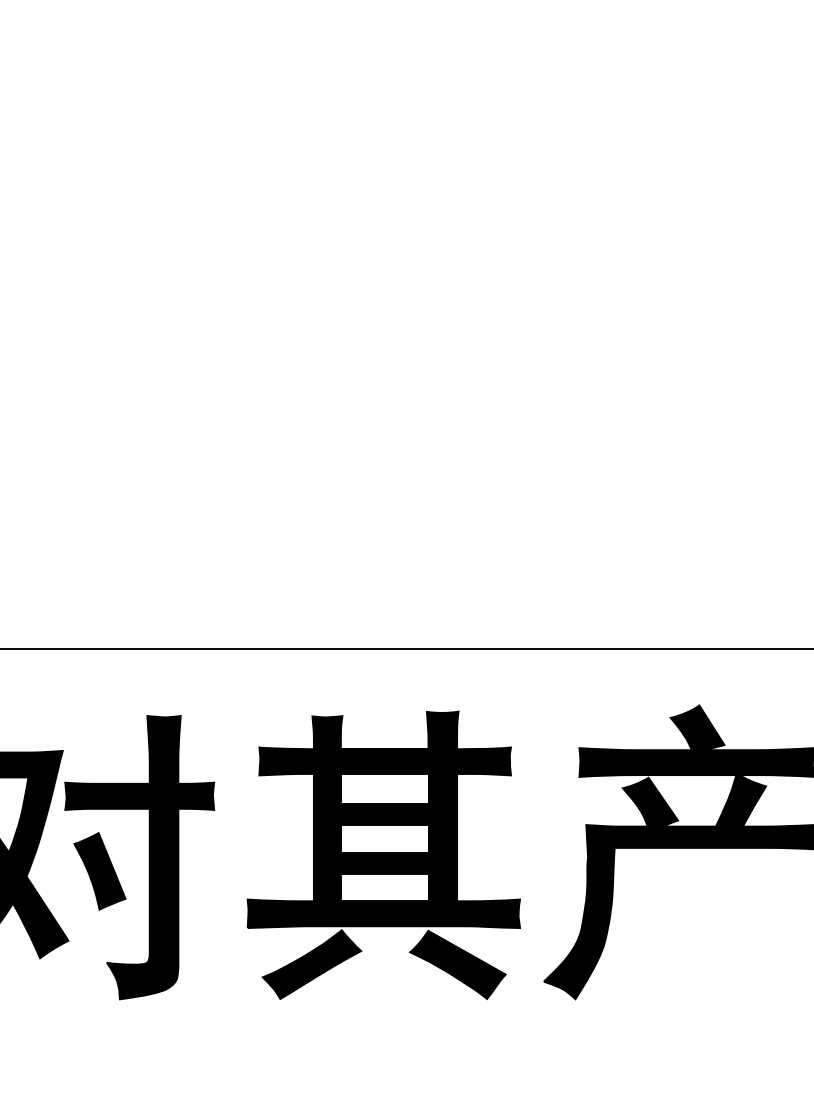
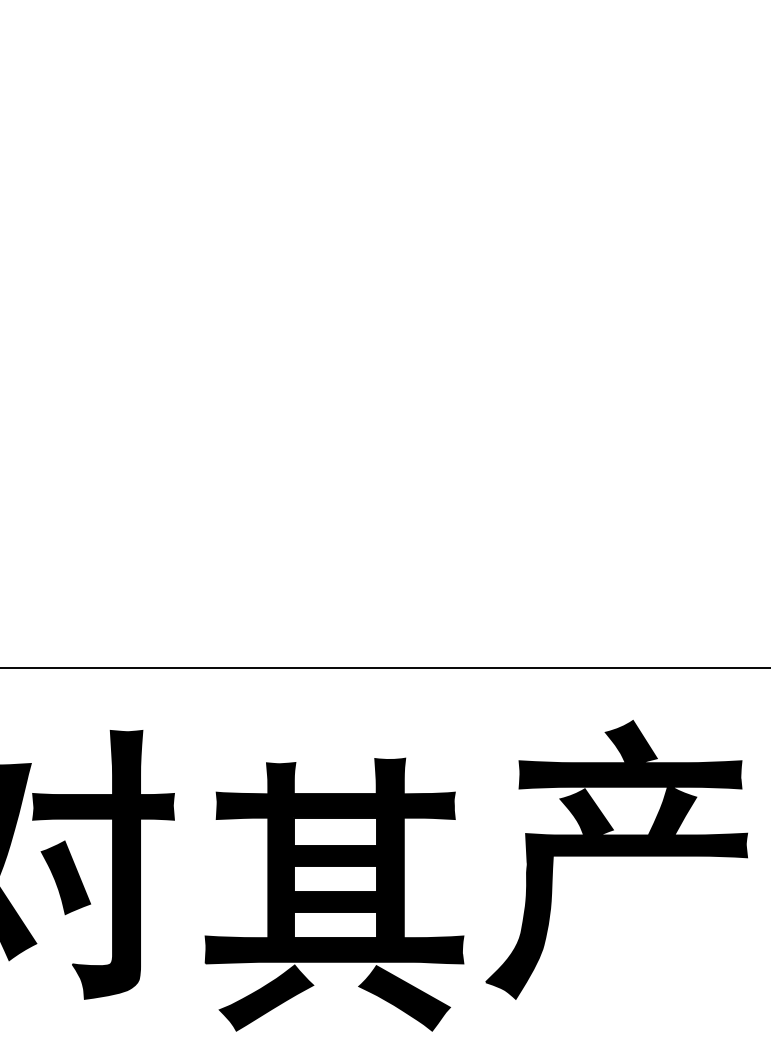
part: (383, 855) -> (334, 894), moved

